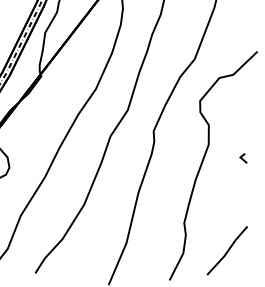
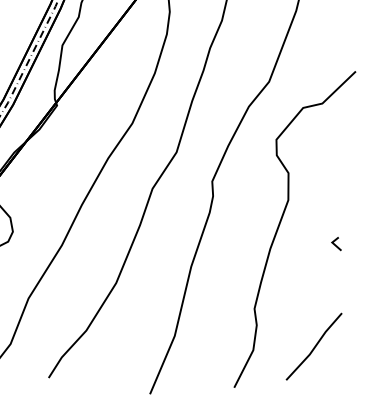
line: (243, 158) -> (336, 244), moved

